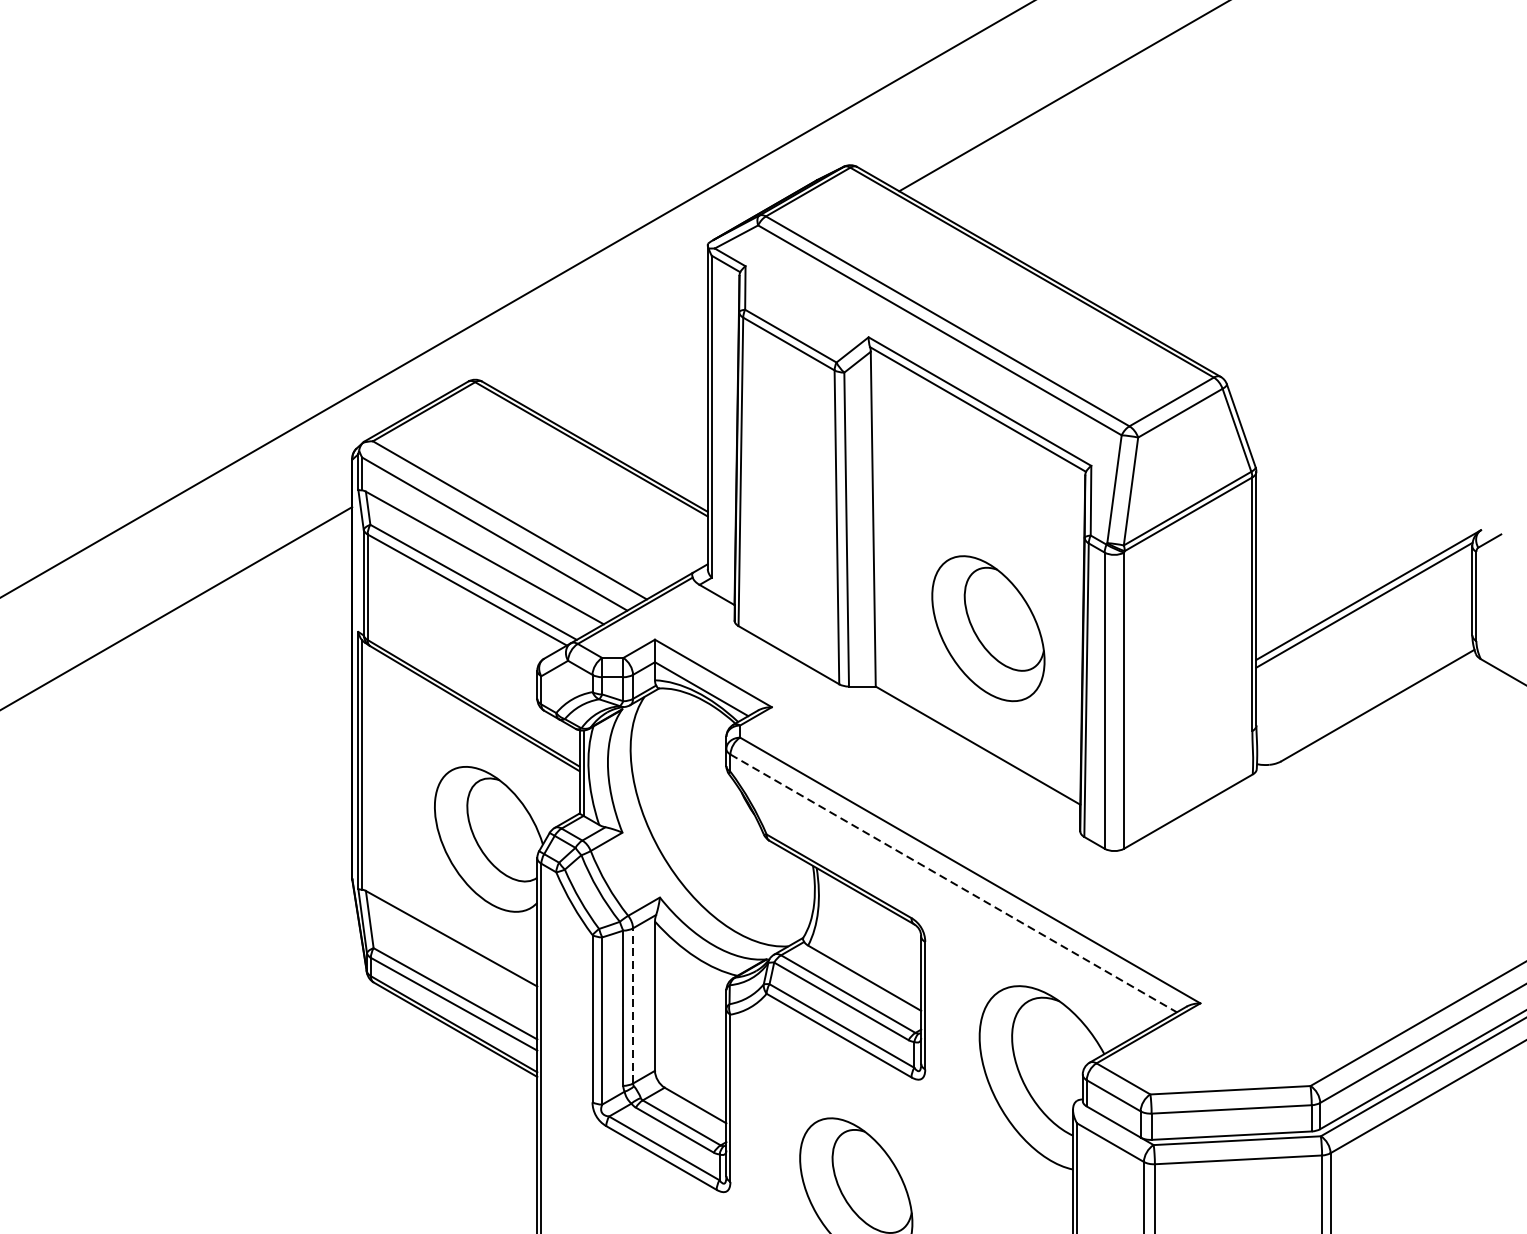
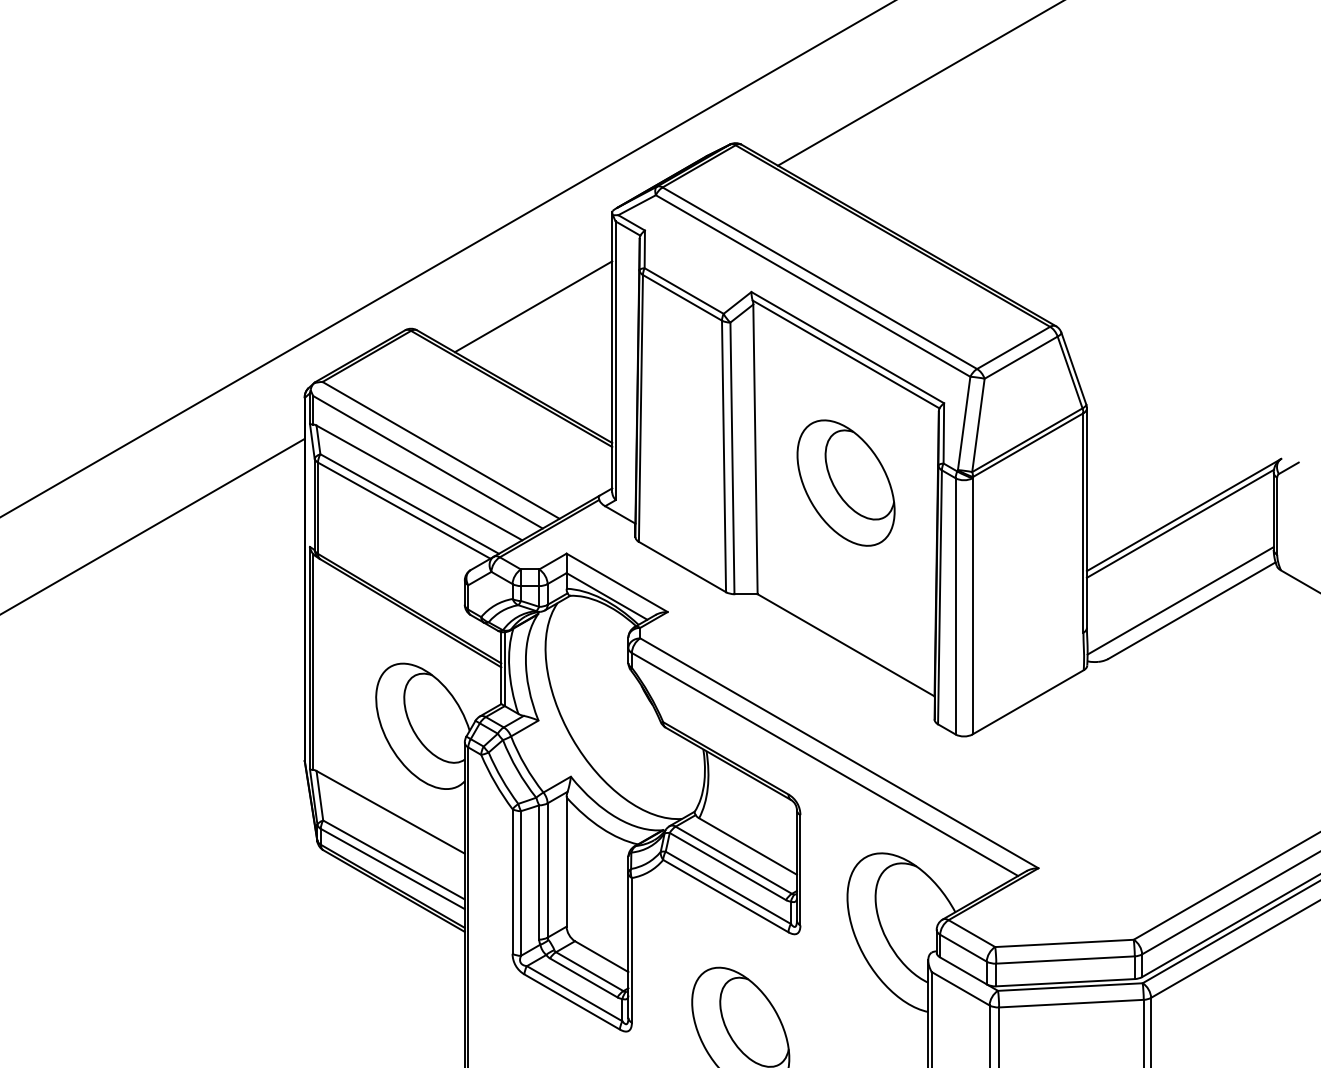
line: (616, 354) -> (533, 306), added
part: (987, 627) -> (845, 482), moved
line: (1364, 693) -> (1180, 600), added
line: (954, 883) -> (825, 764), dashed -> solid
line: (632, 1004) -> (547, 869), dashed -> solid

